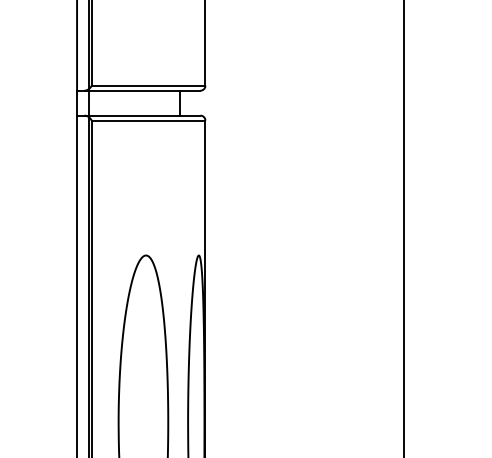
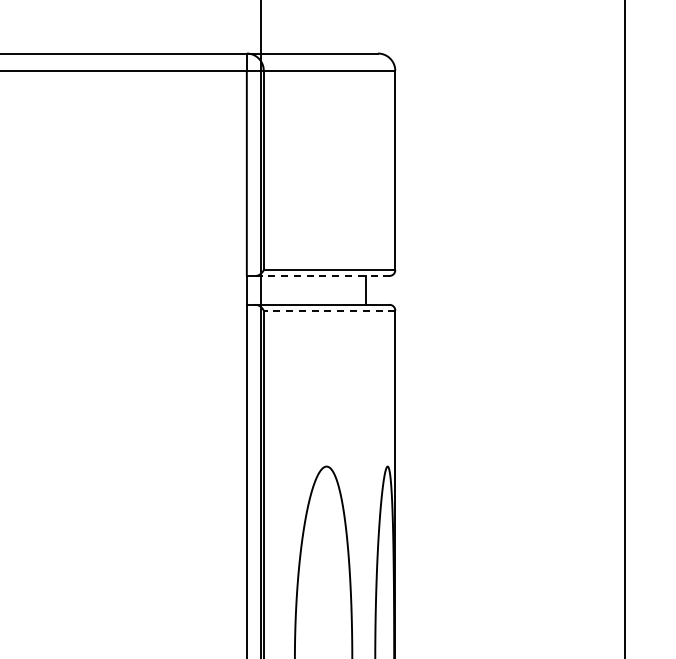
line: (142, 90) -> (322, 275), solid -> dashed
line: (148, 120) -> (329, 310), solid -> dashed

